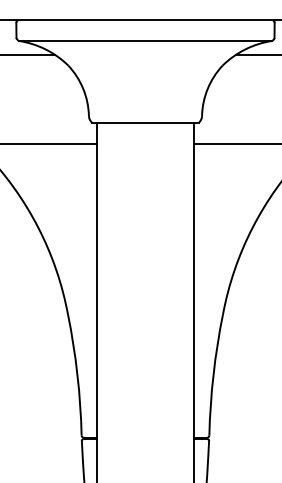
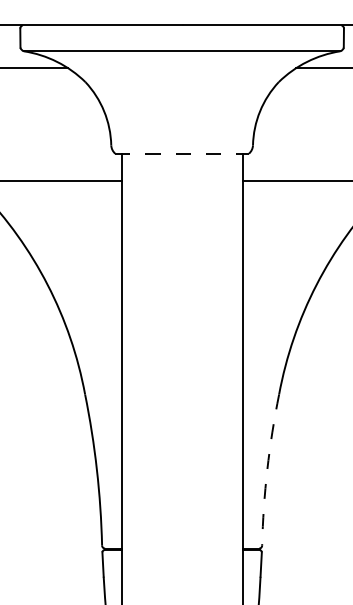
line: (145, 122) -> (182, 153), solid -> dashed
arc: (213, 374) -> (267, 469), solid -> dashed

